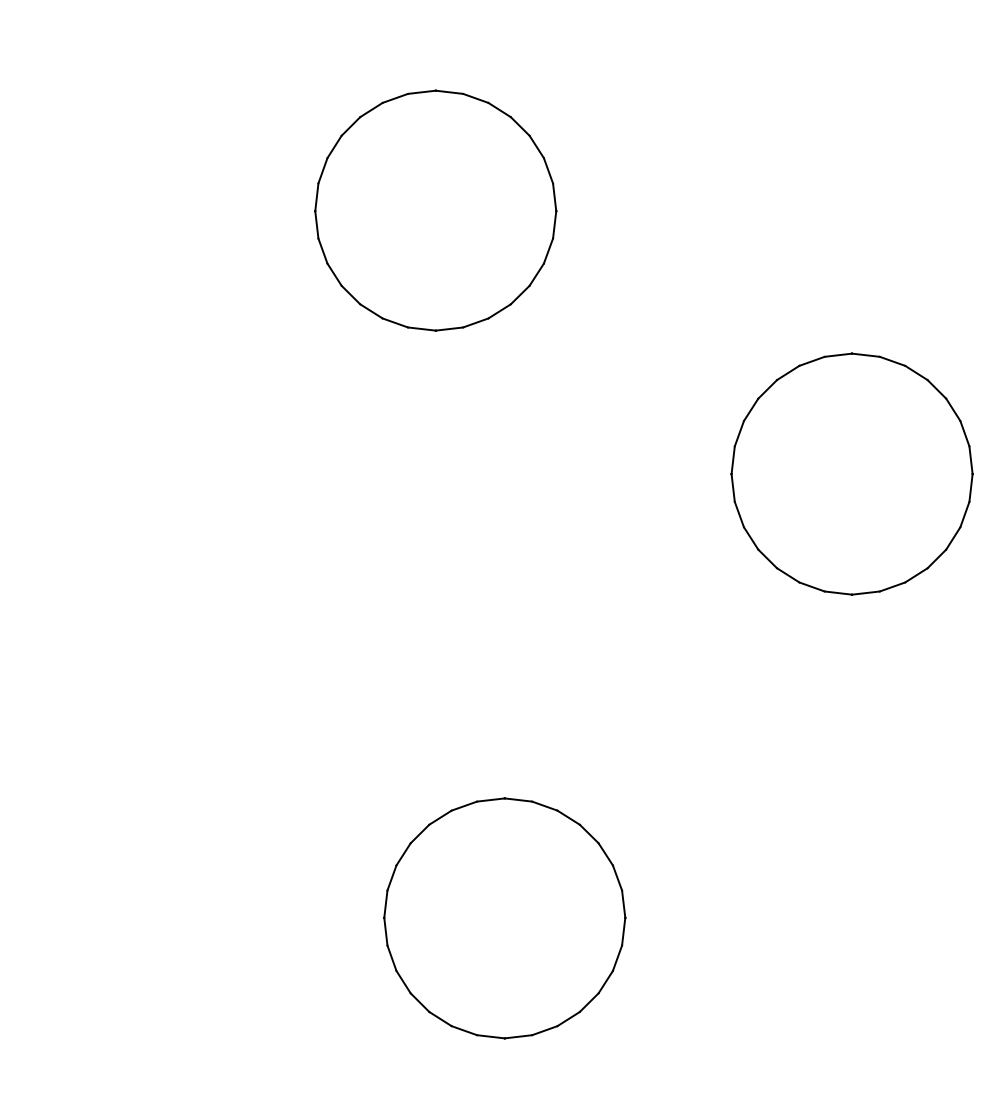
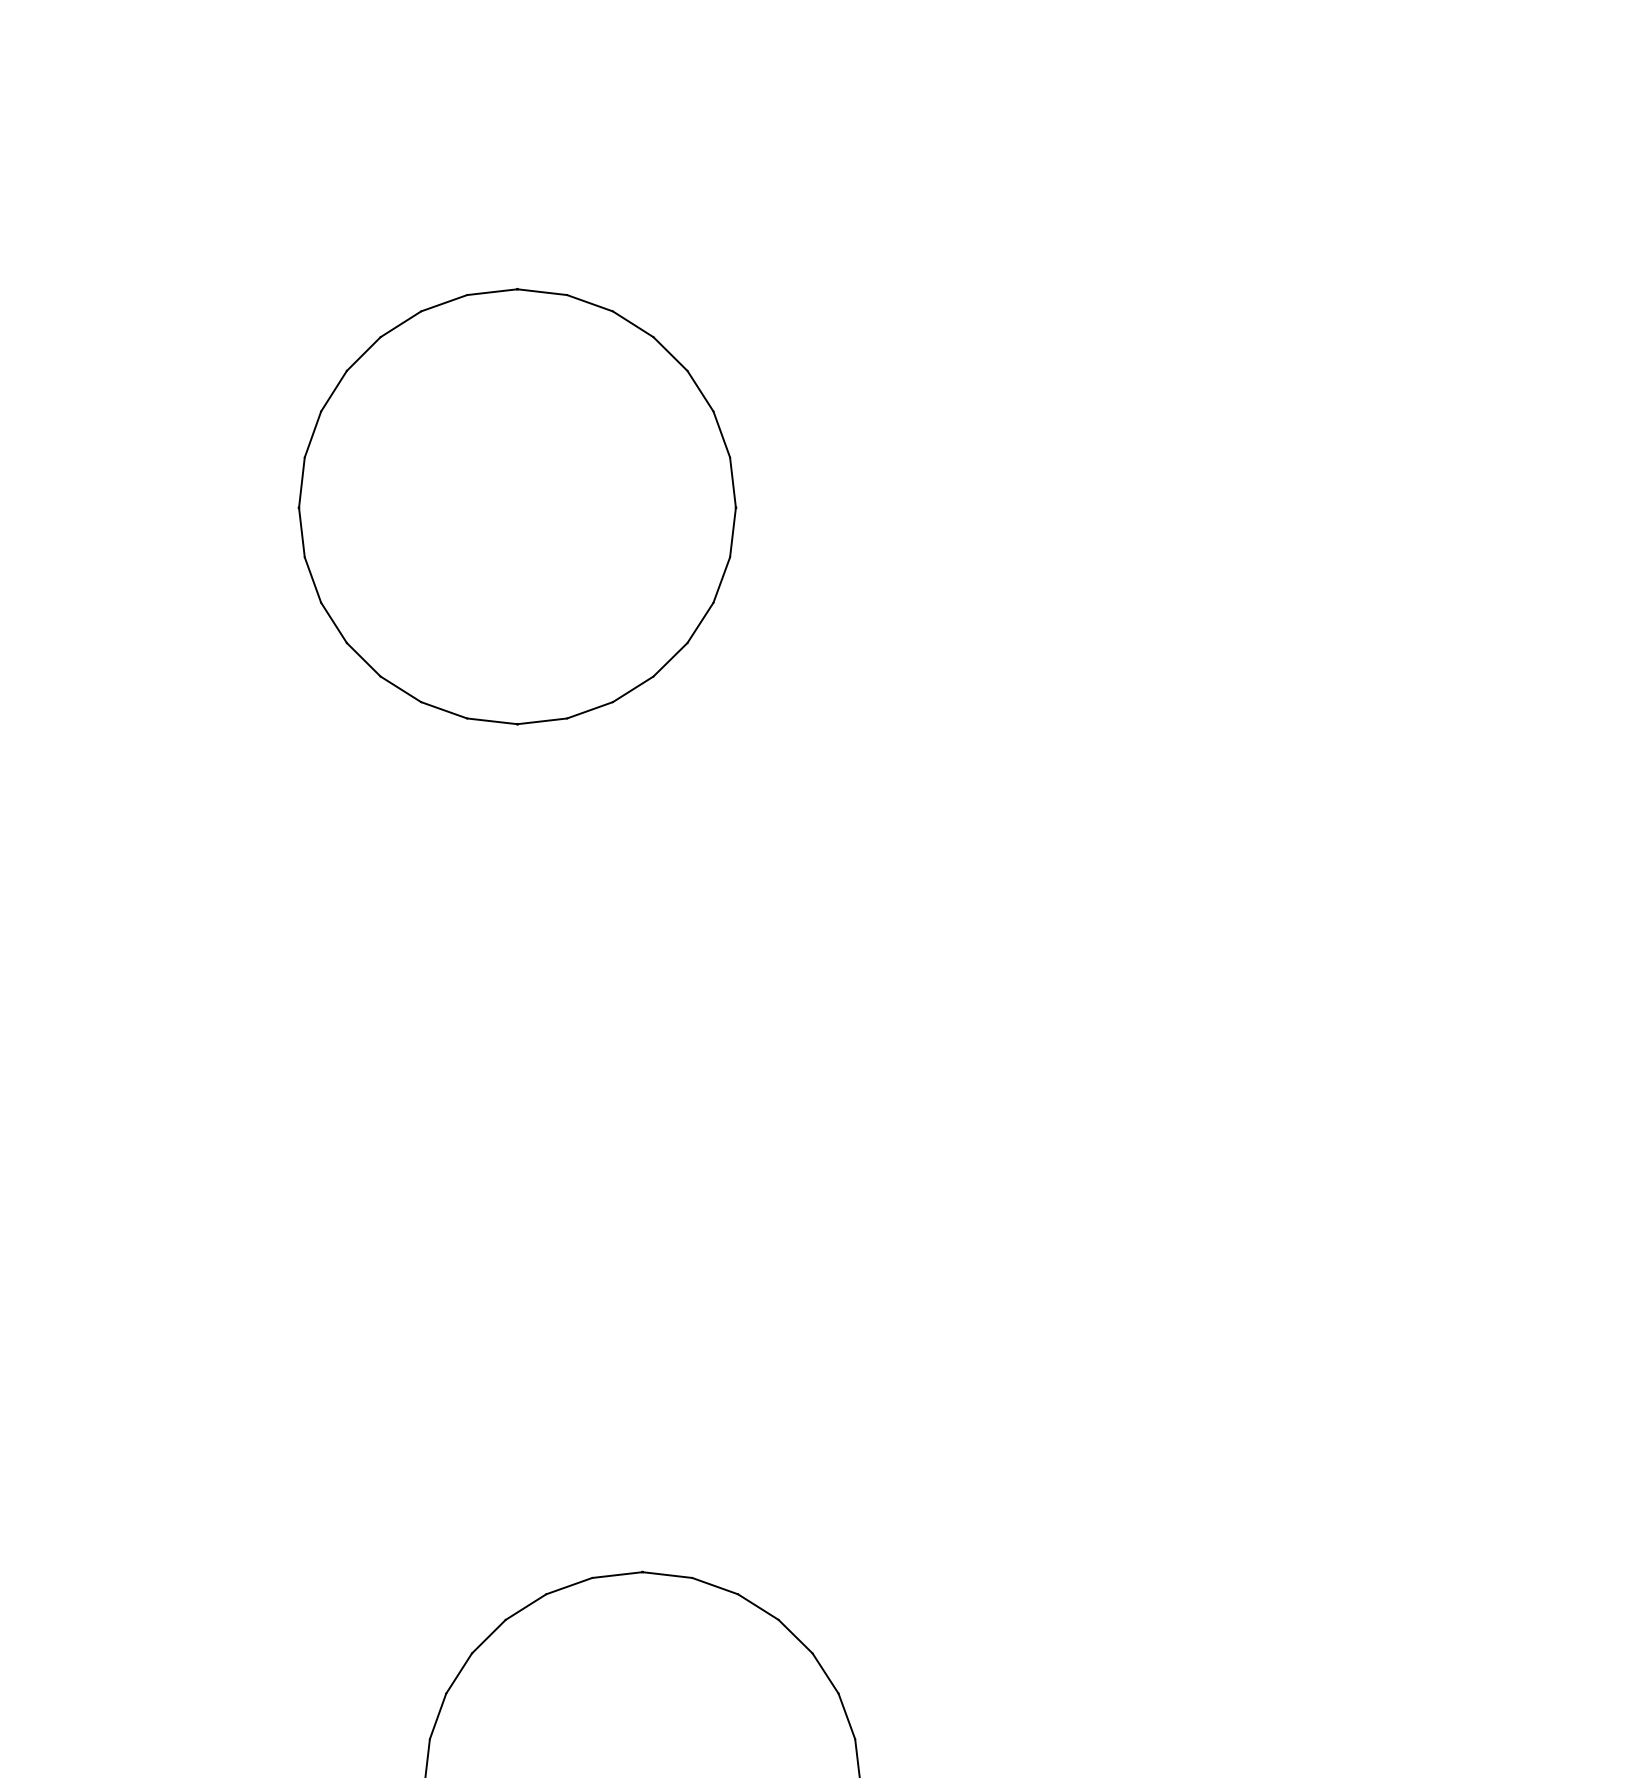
part: (851, 473) -> (1271, 983), removed

